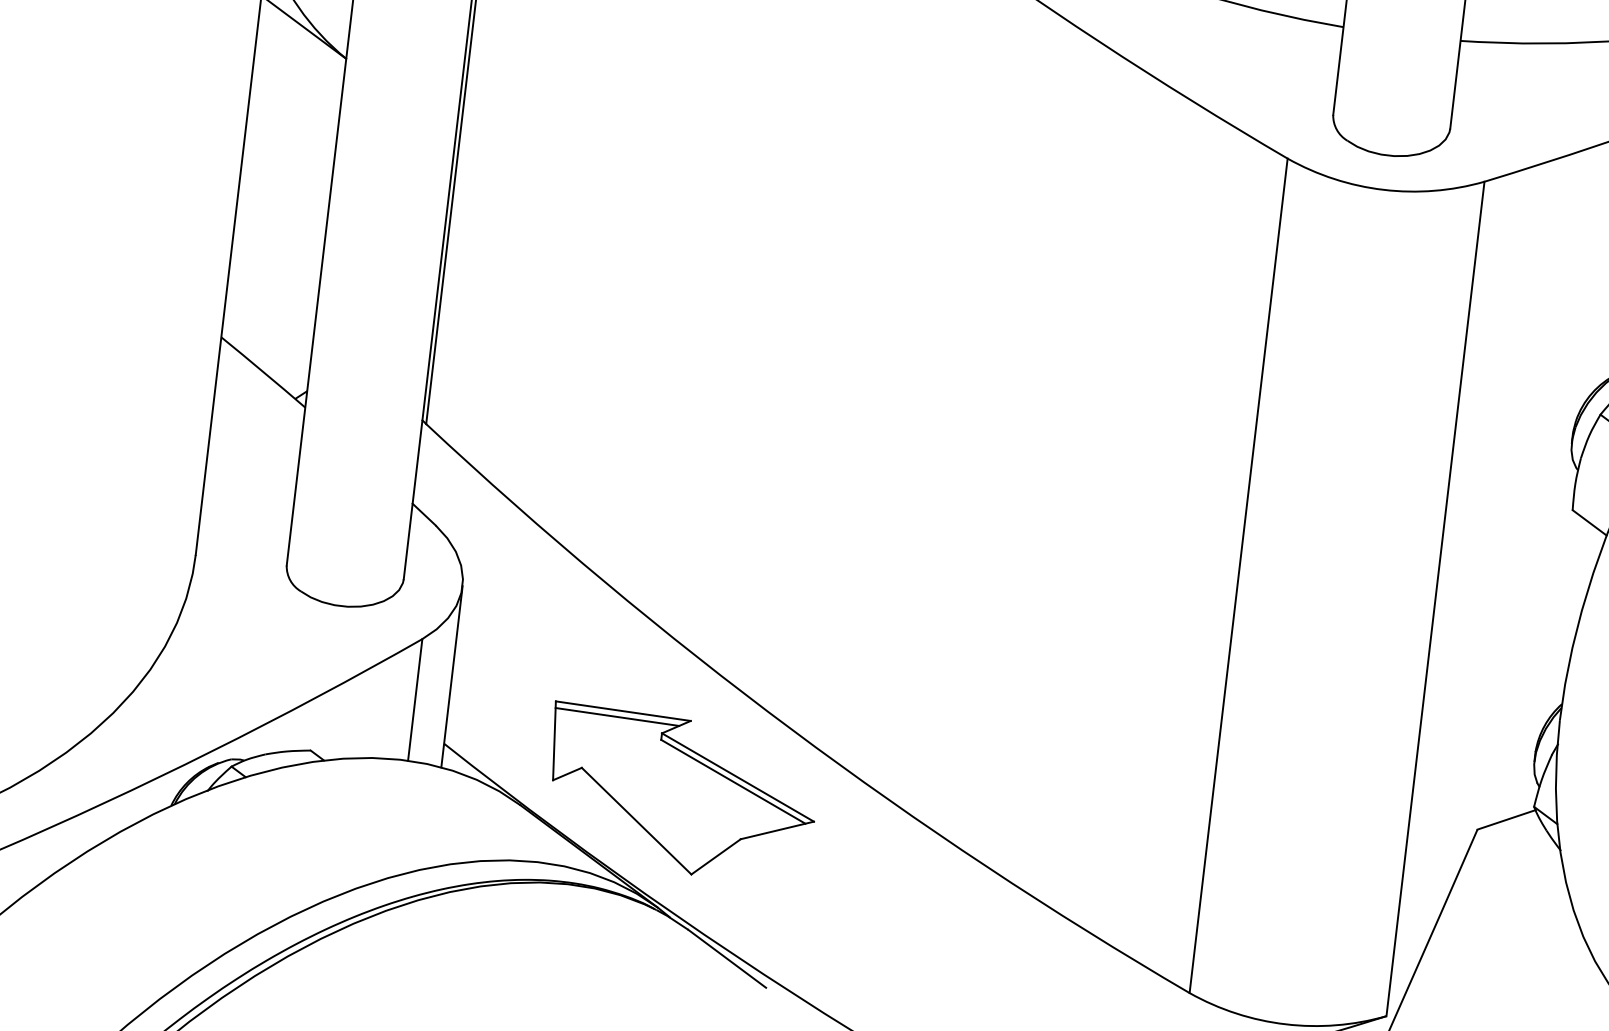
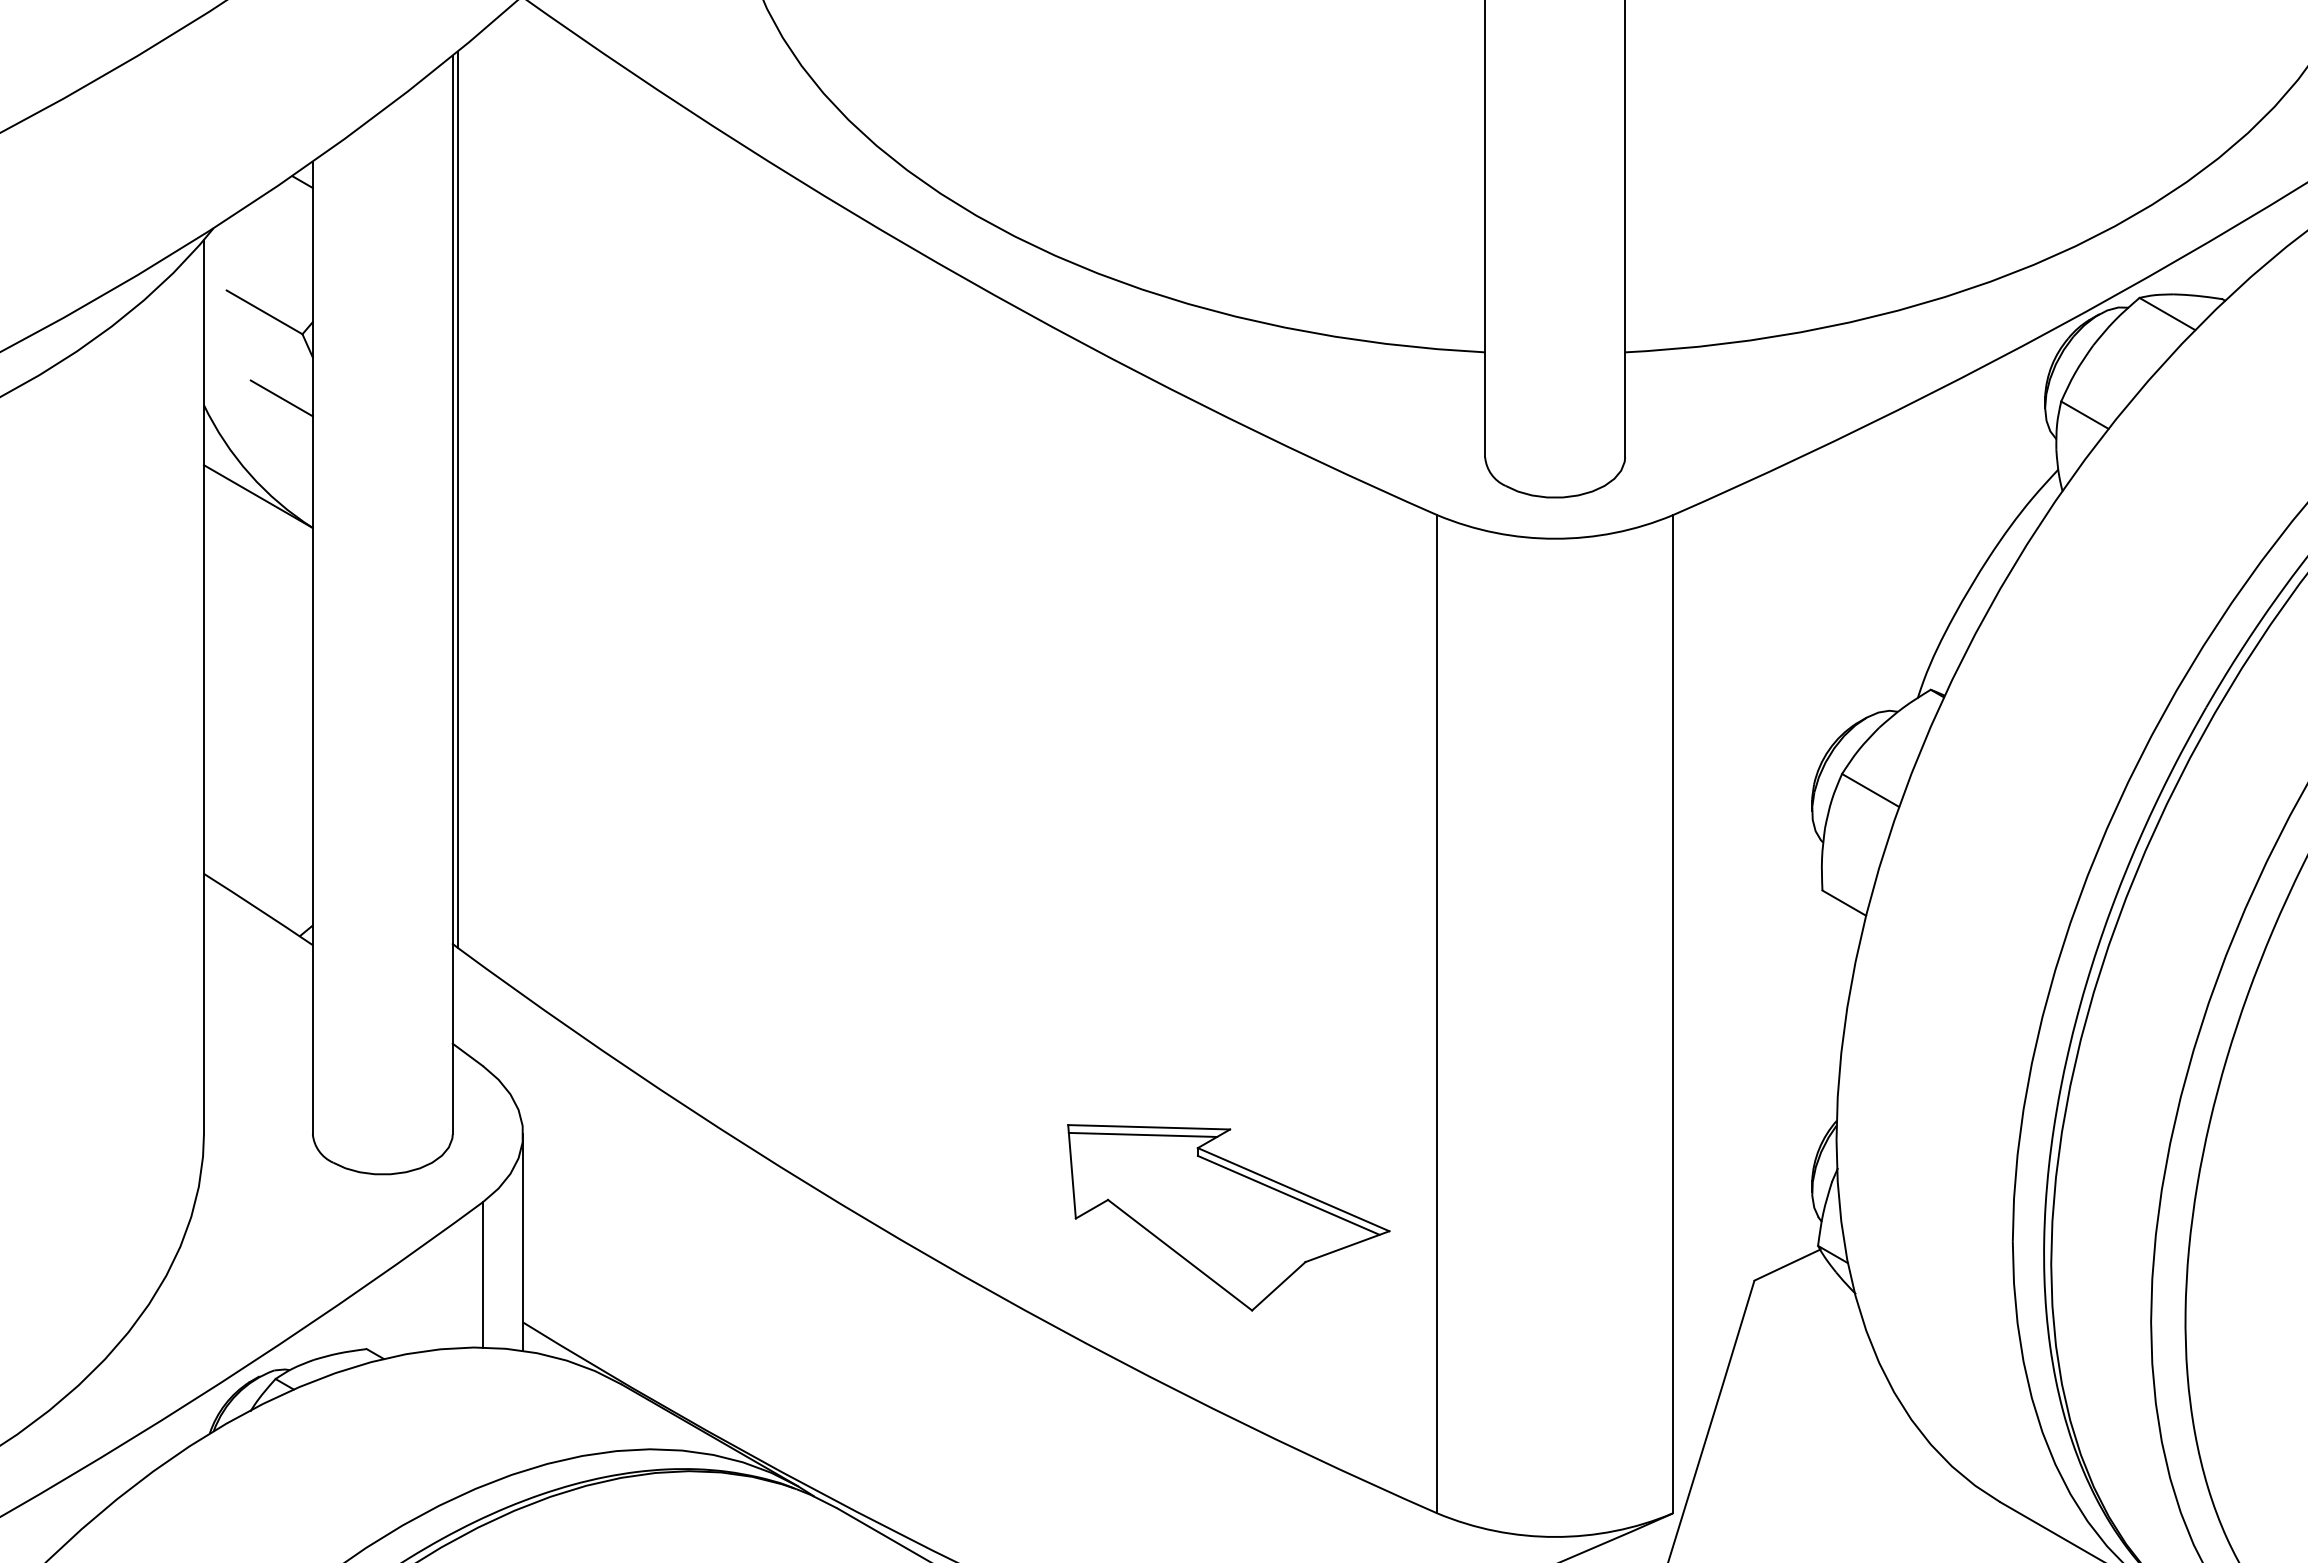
part: (680, 794) -> (1228, 1217), moved

